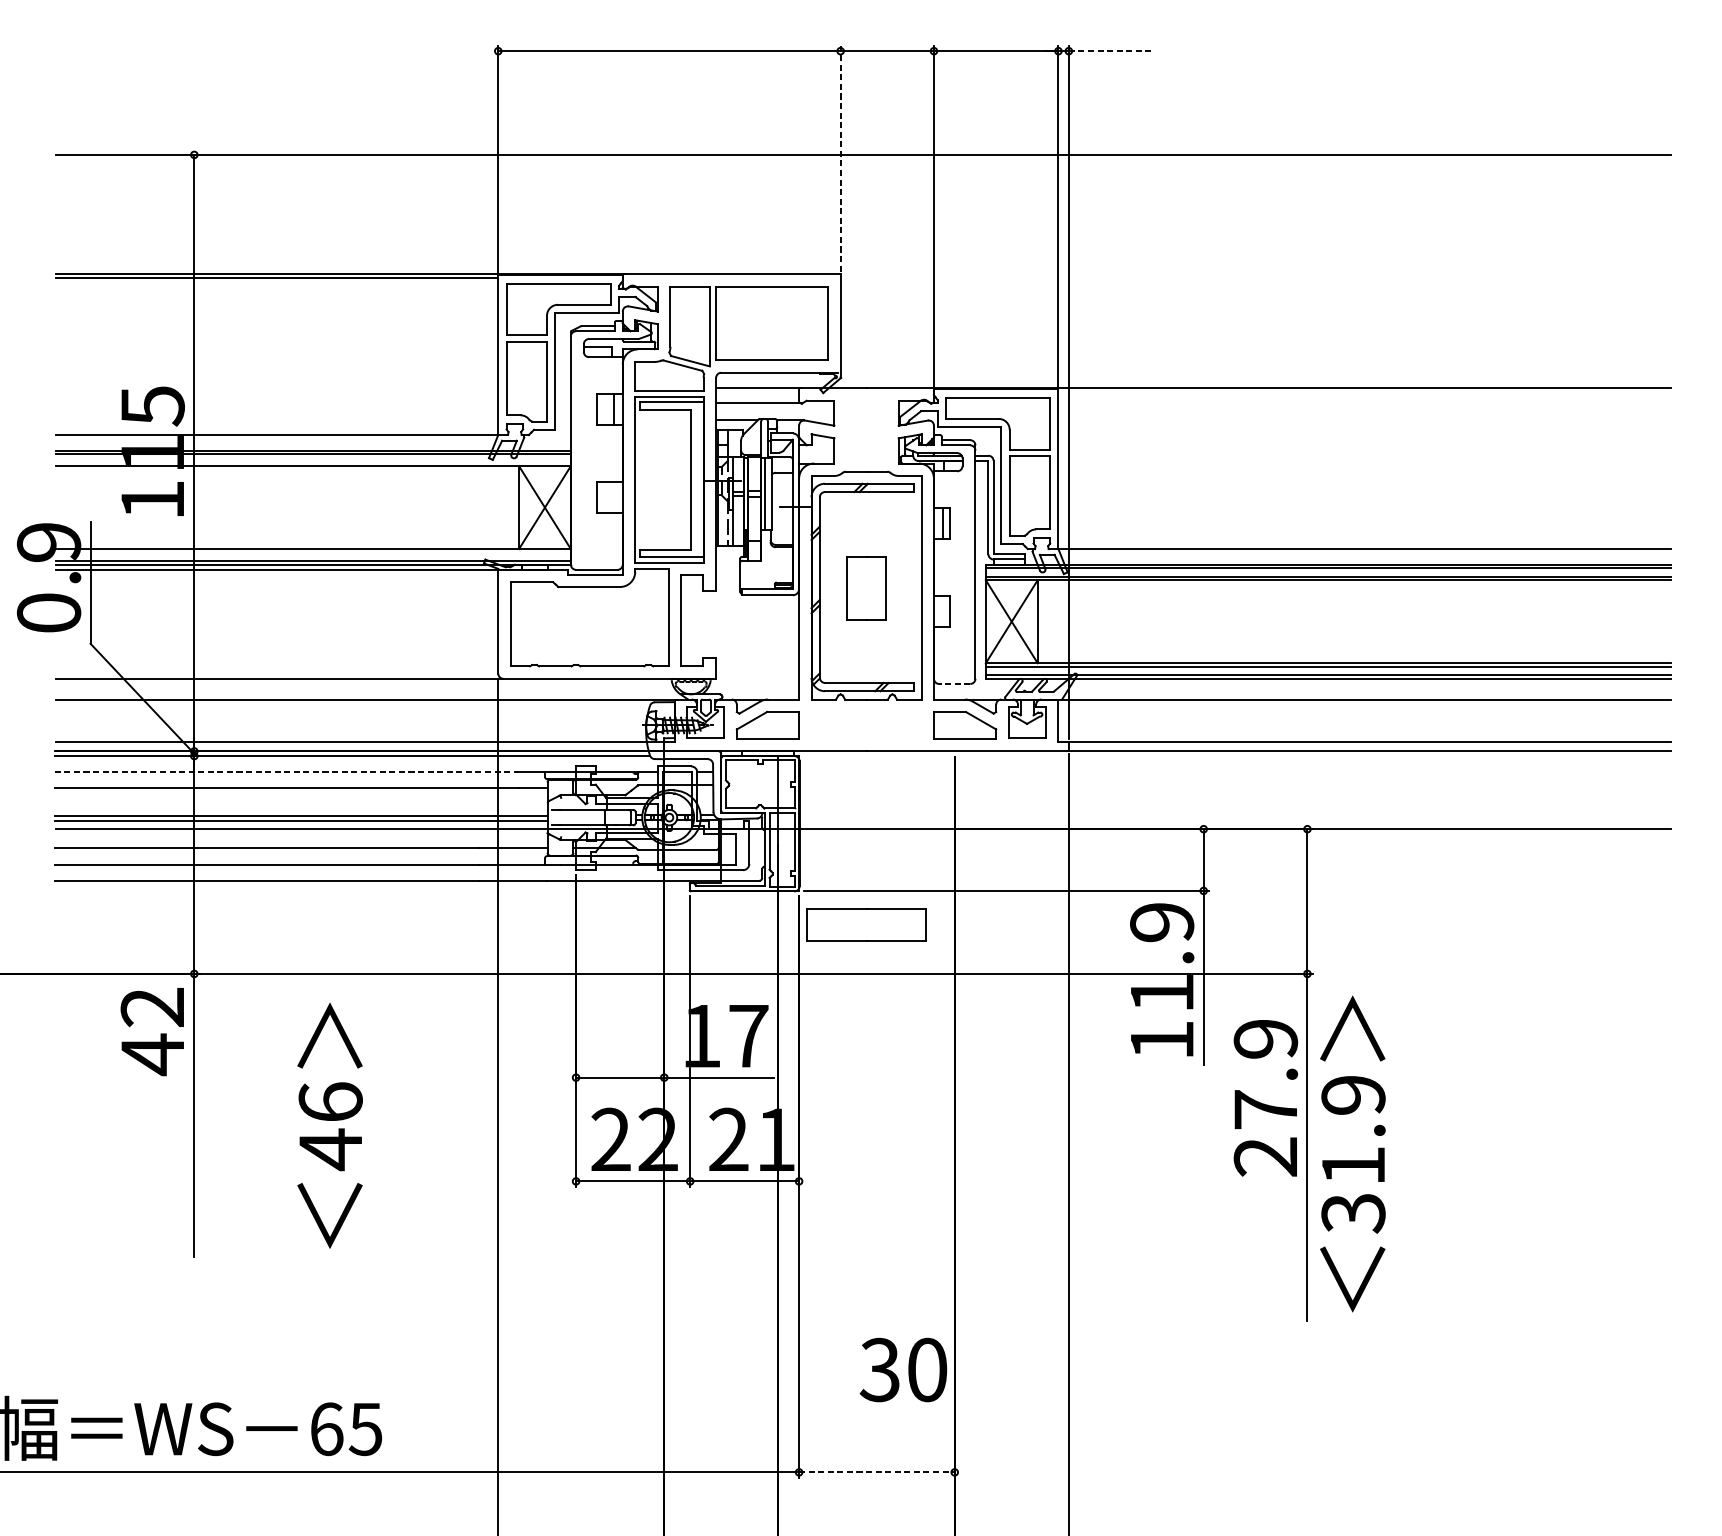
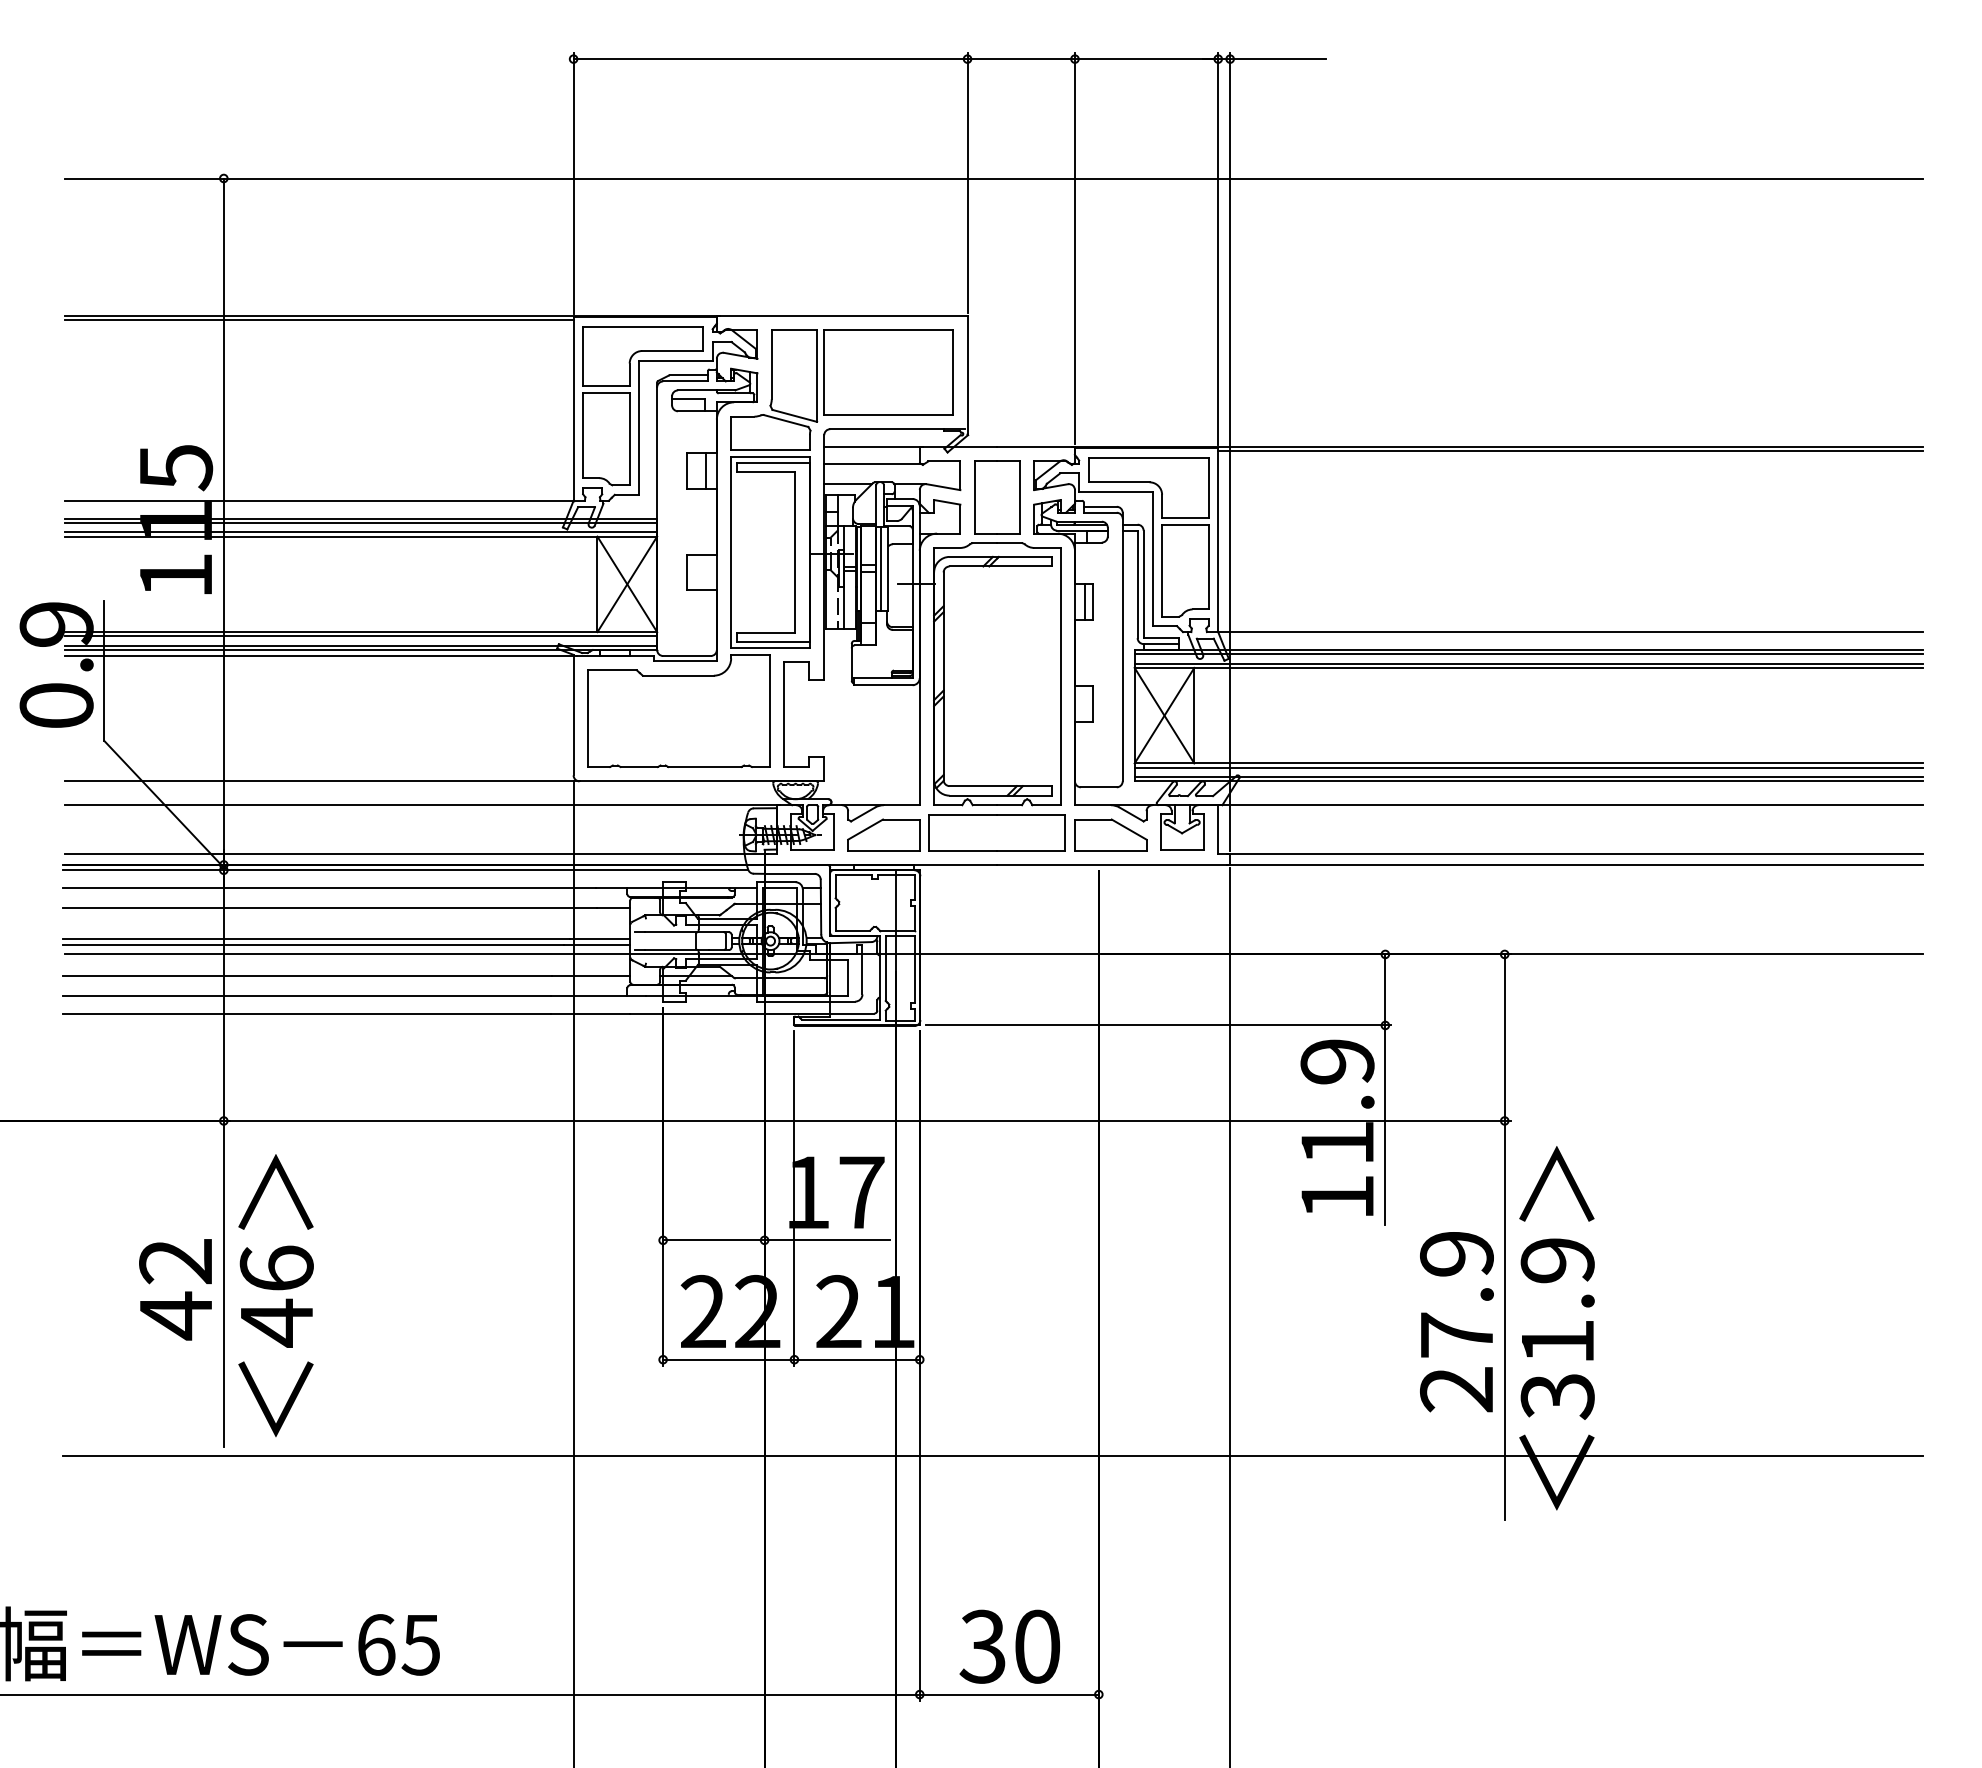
line: (1110, 51) -> (1278, 59), dashed -> solid
line: (840, 158) -> (967, 182), dashed -> solid
line: (1364, 392) -> (1570, 451), added
line: (313, 462) -> (360, 532), added
line: (313, 552) -> (360, 636), added
part: (866, 588) -> (997, 497), moved
line: (954, 684) -> (1098, 787), dashed -> solid
line: (287, 771) -> (330, 888), dashed -> solid
part: (865, 924) -> (996, 832), moved
text: (152, 1031) -> (175, 1289), moved
text: (1265, 1098) -> (1456, 1322), moved
text: (329, 1125) -> (275, 1295), moved
line: (862, 1264) -> (992, 1455), added
text: (903, 1369) -> (1009, 1646), moved
line: (877, 1472) -> (1009, 1694), dashed -> solid

